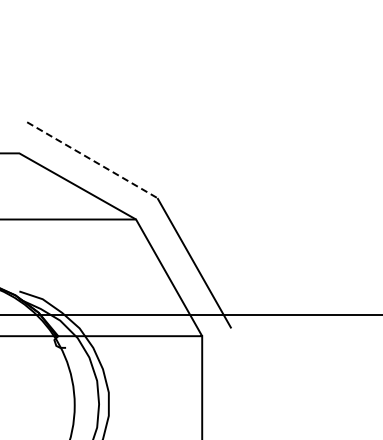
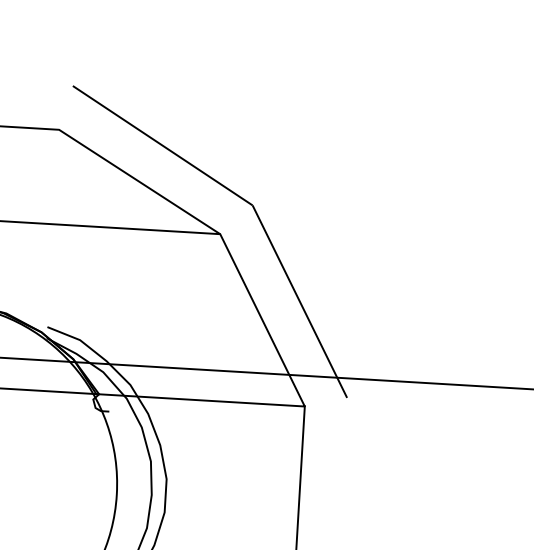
line: (92, 160) -> (162, 146), dashed -> solid

